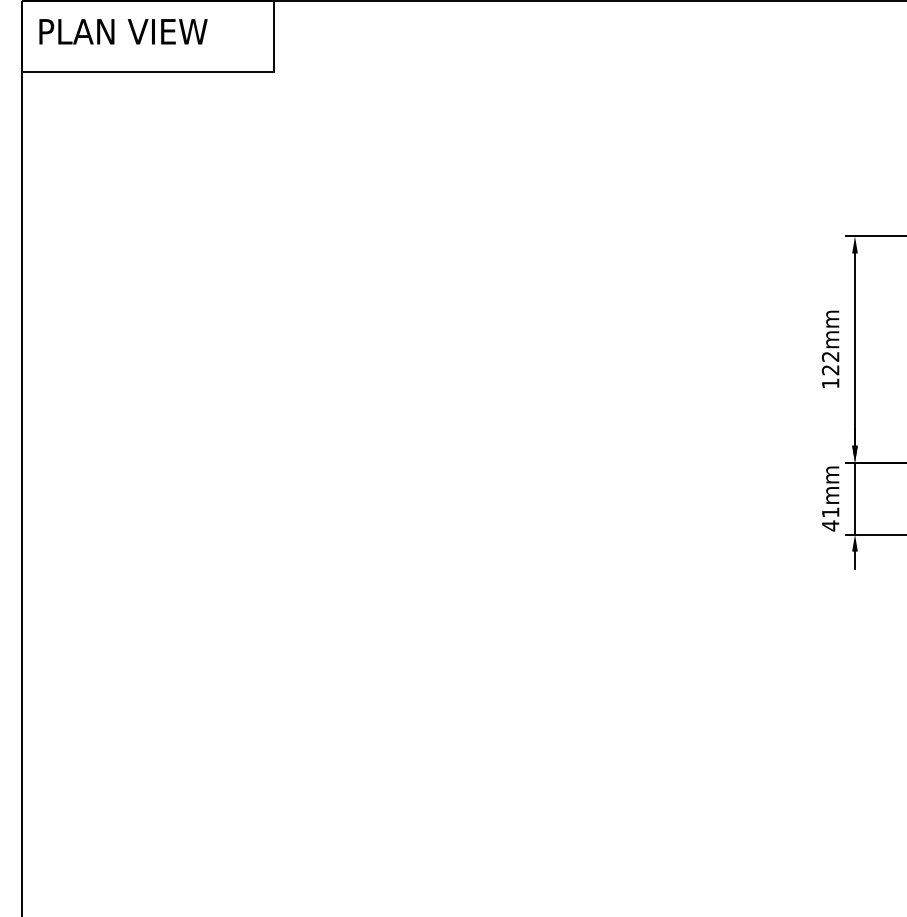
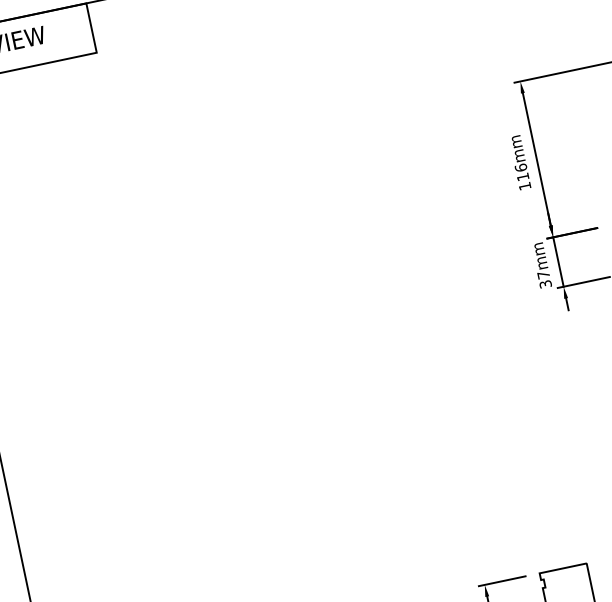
text: (830, 363) -> (521, 172), 122mm -> 116mm
text: (830, 519) -> (544, 279), 41mm -> 37mm

